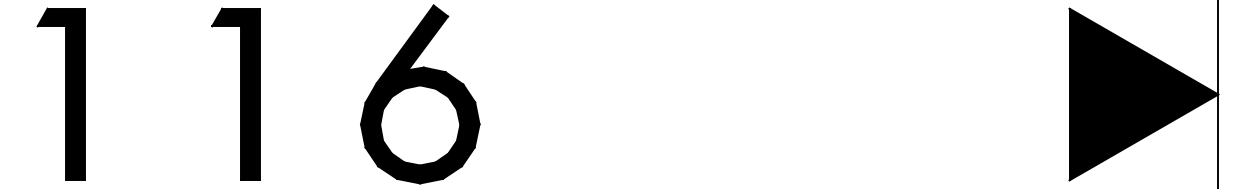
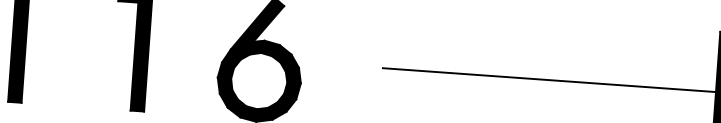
line: (831, 94) -> (549, 80), added

